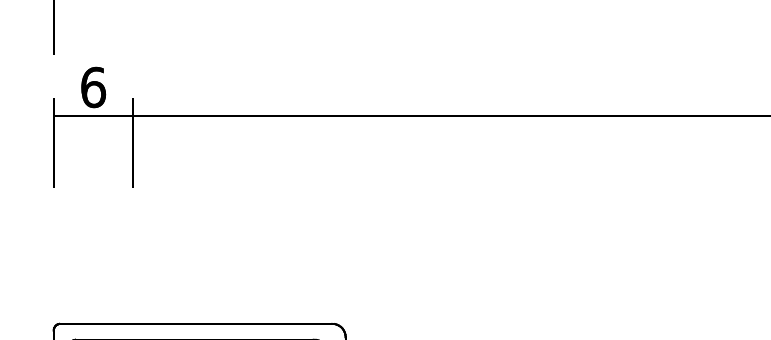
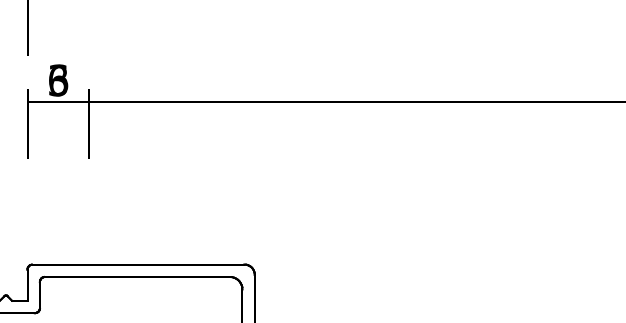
text: (93, 87) -> (58, 80), 6 -> 3

